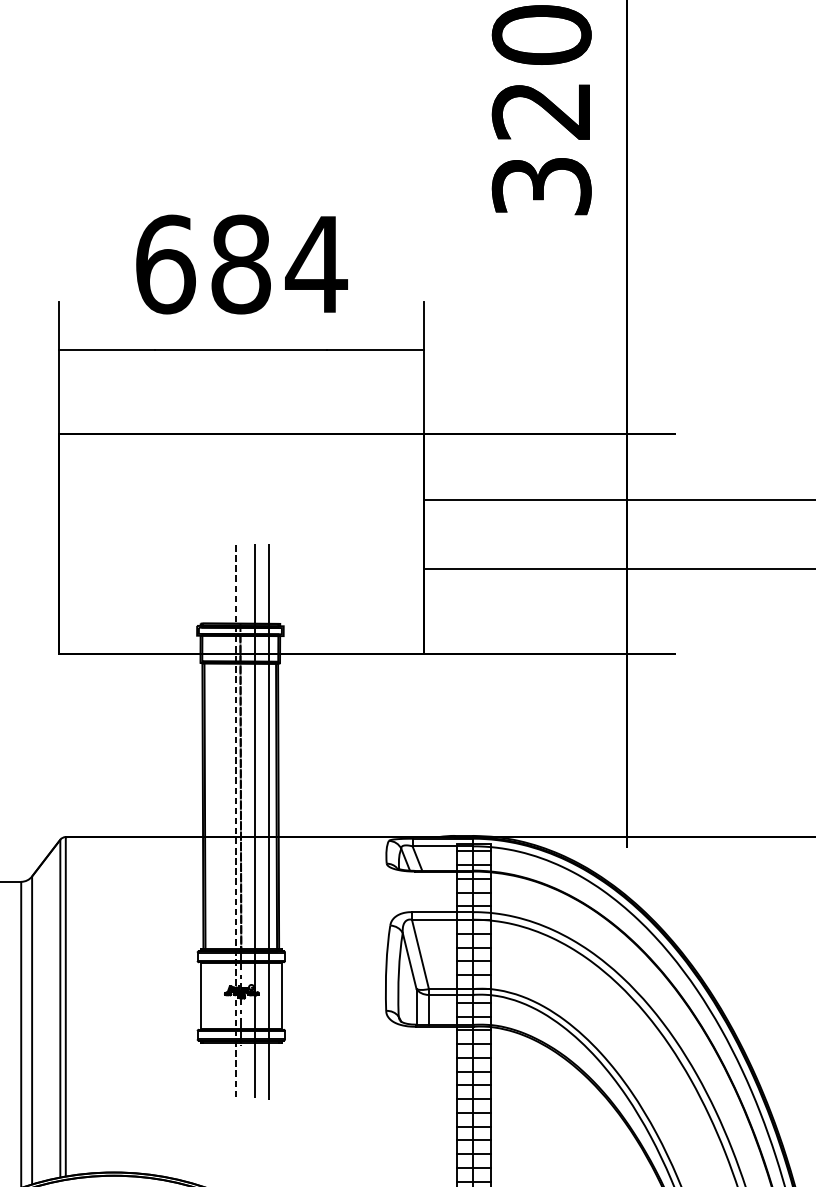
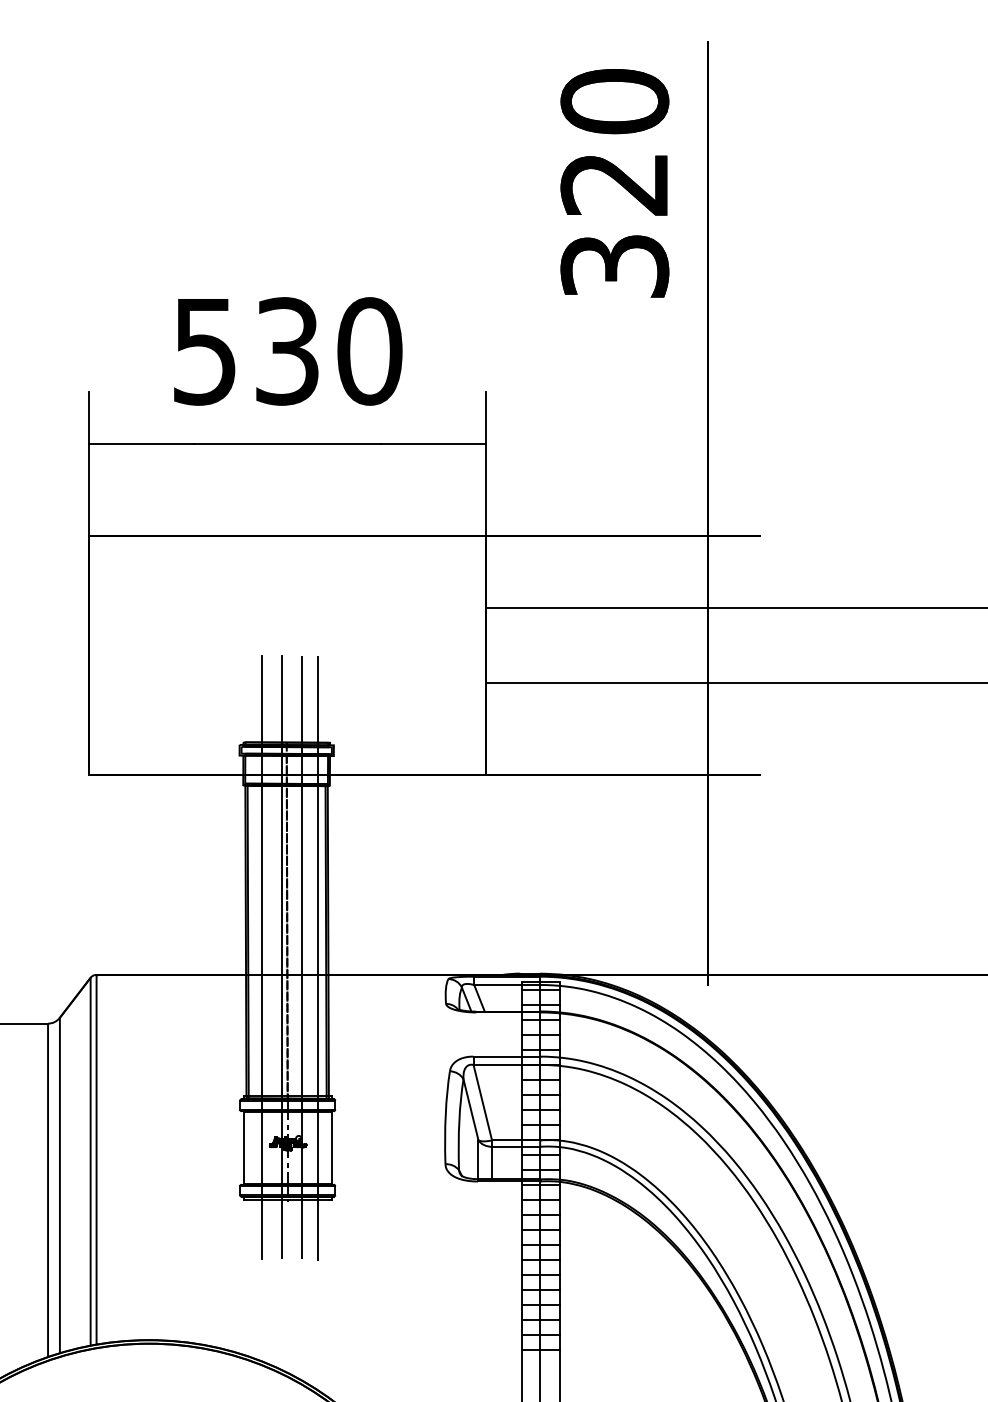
text: (242, 264) -> (288, 351), 684 -> 530
line: (217, 820) -> (261, 956), added
line: (235, 820) -> (281, 956), dashed -> solid

